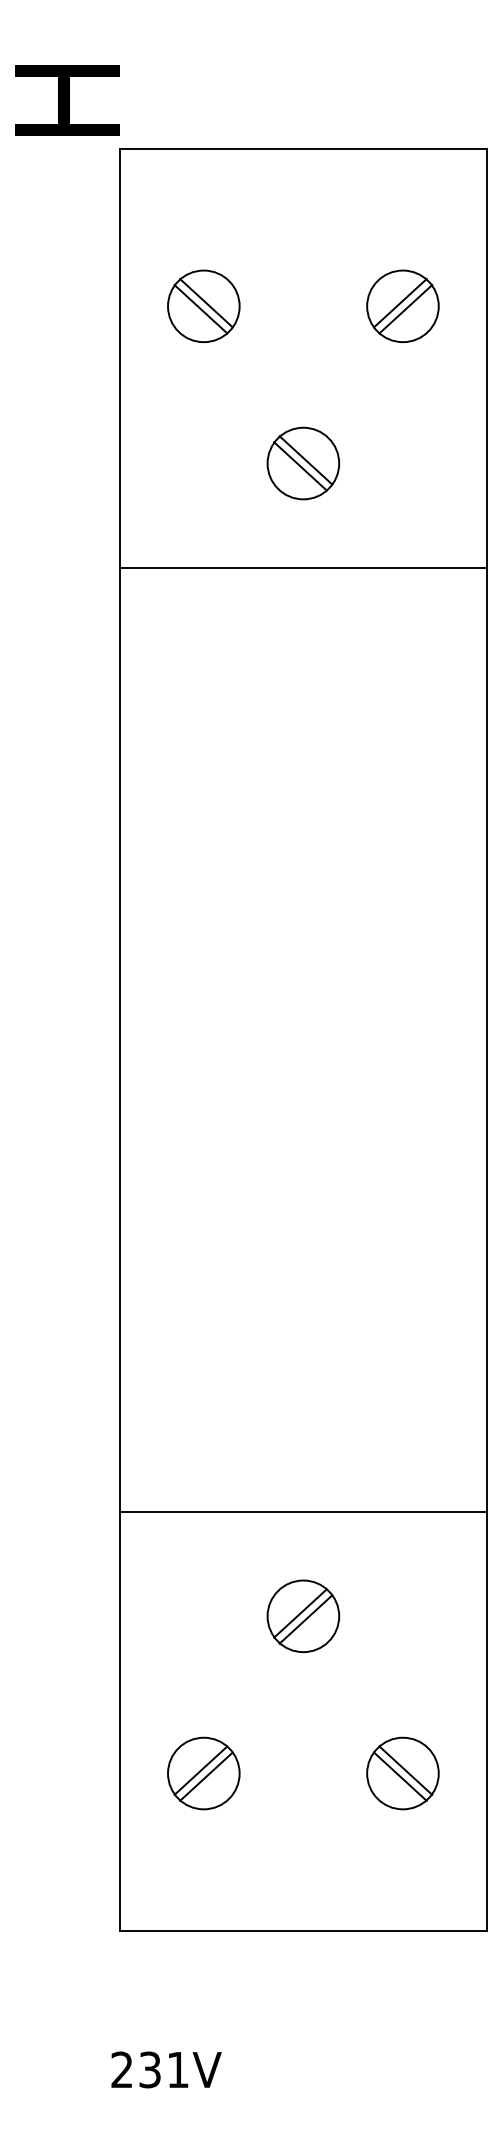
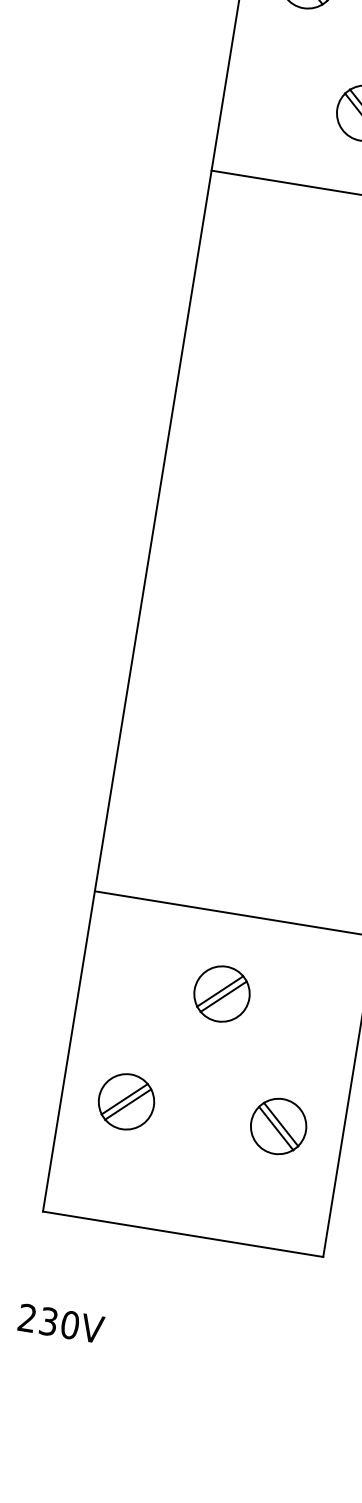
text: (178, 2069) -> (70, 1324), 231V -> 230V

